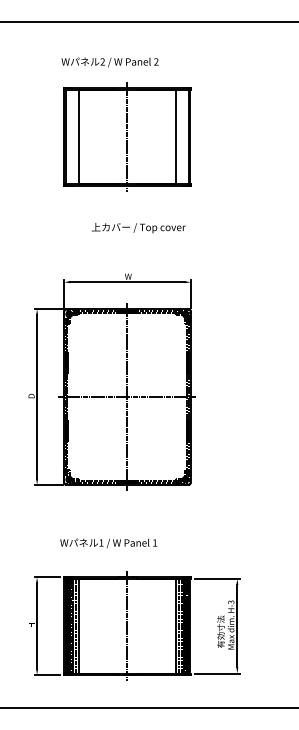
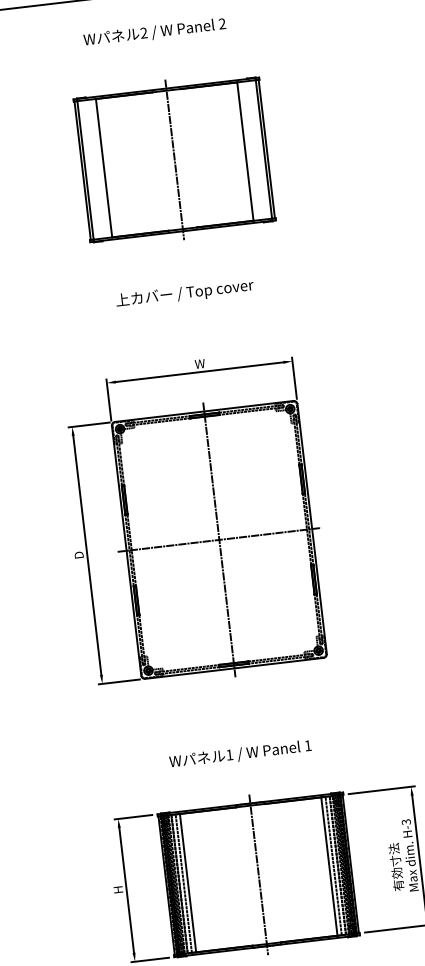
text: (109, 62) -> (153, 32), moved
text: (138, 228) -> (184, 294), moved
text: (108, 543) -> (240, 754), moved

